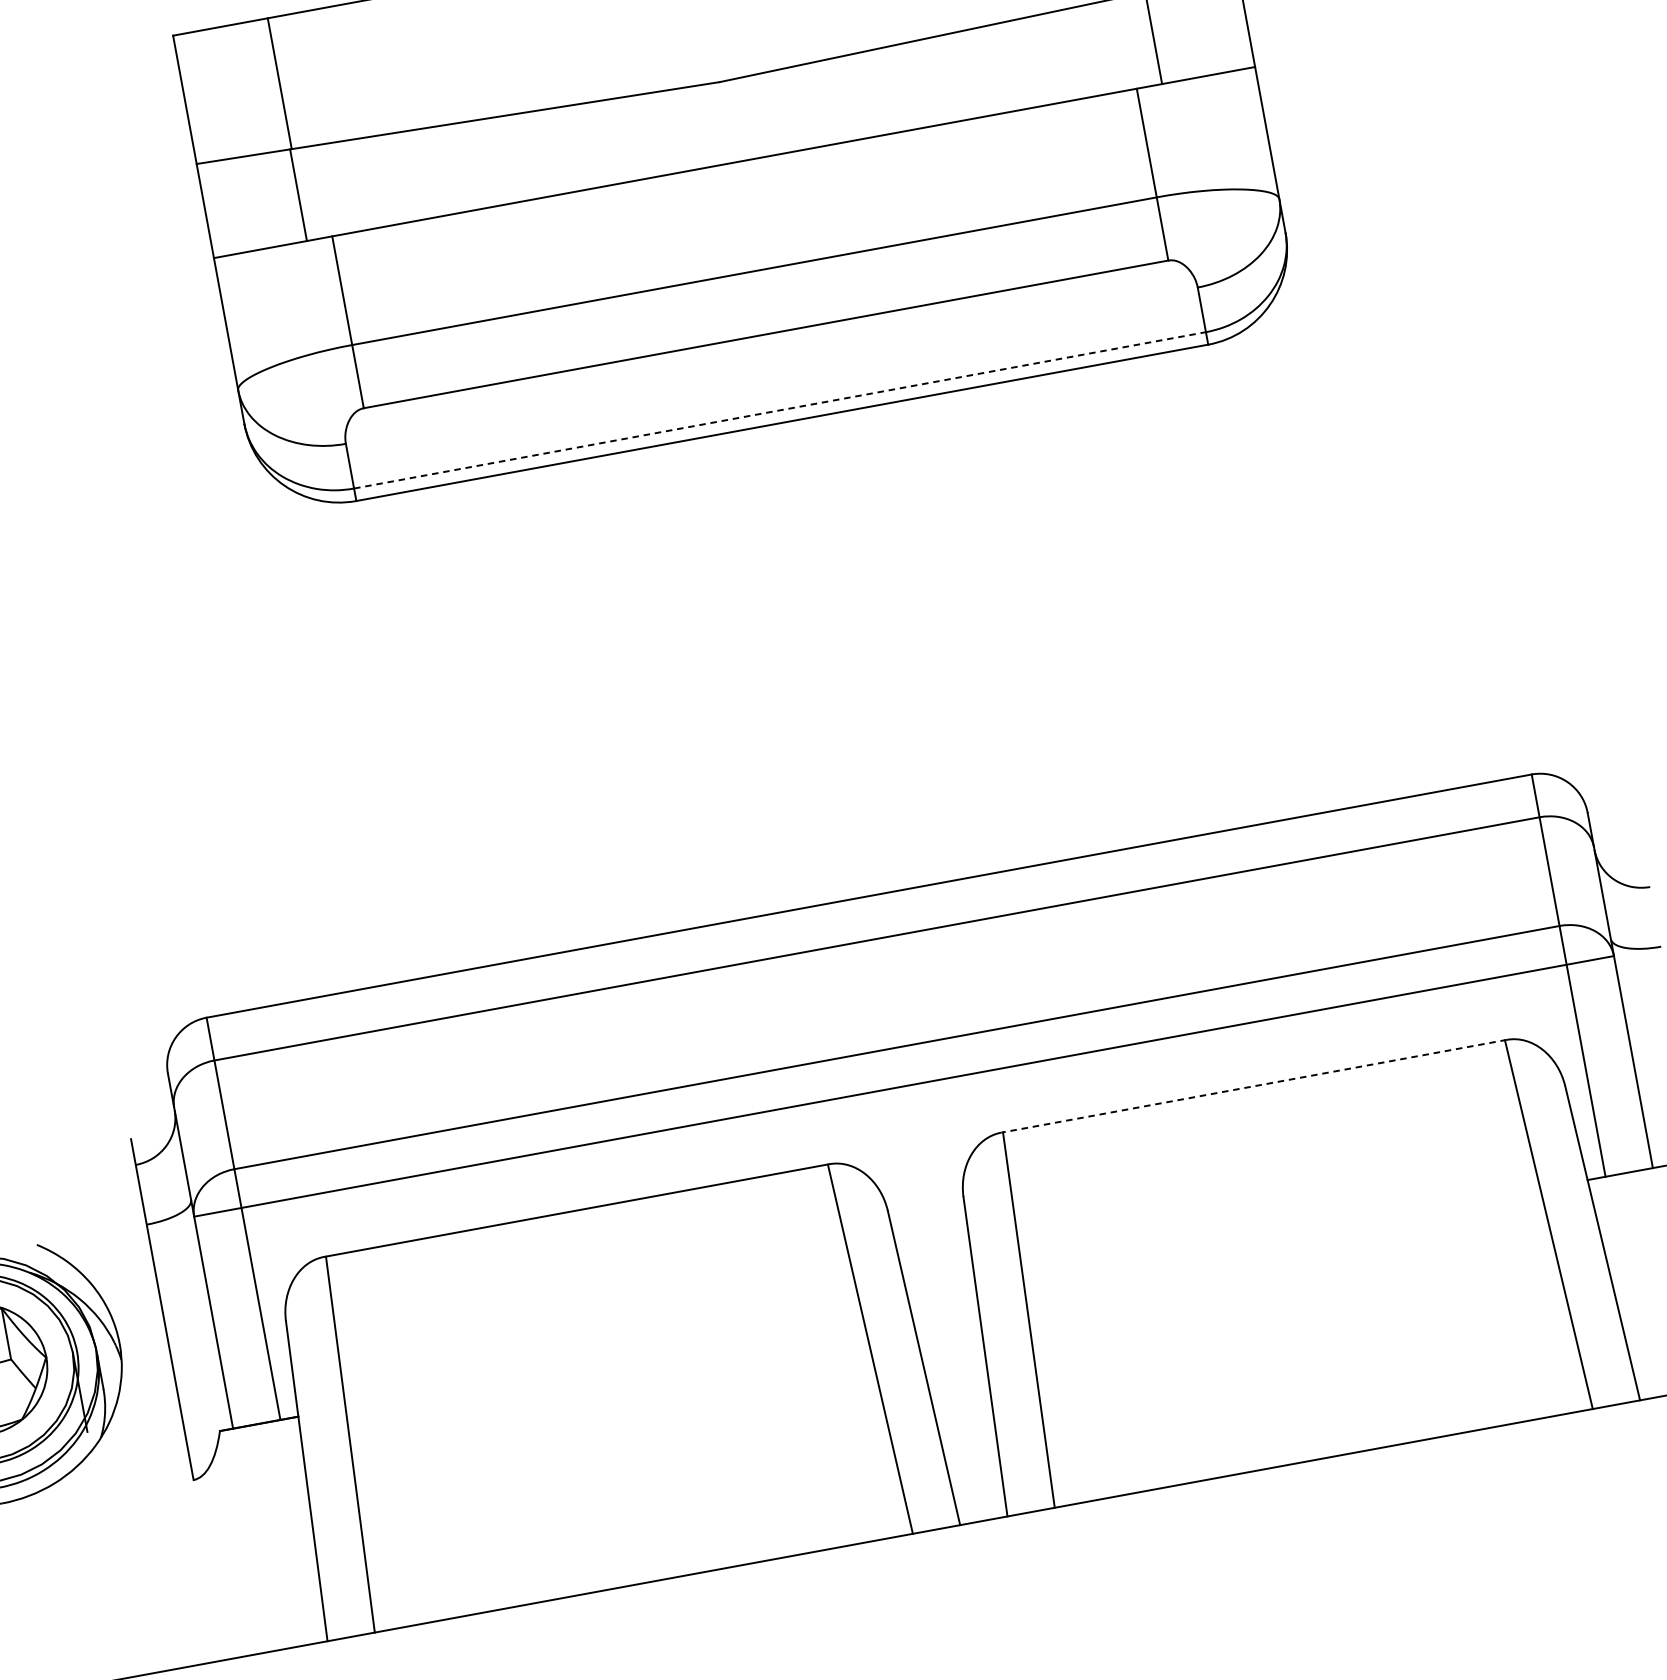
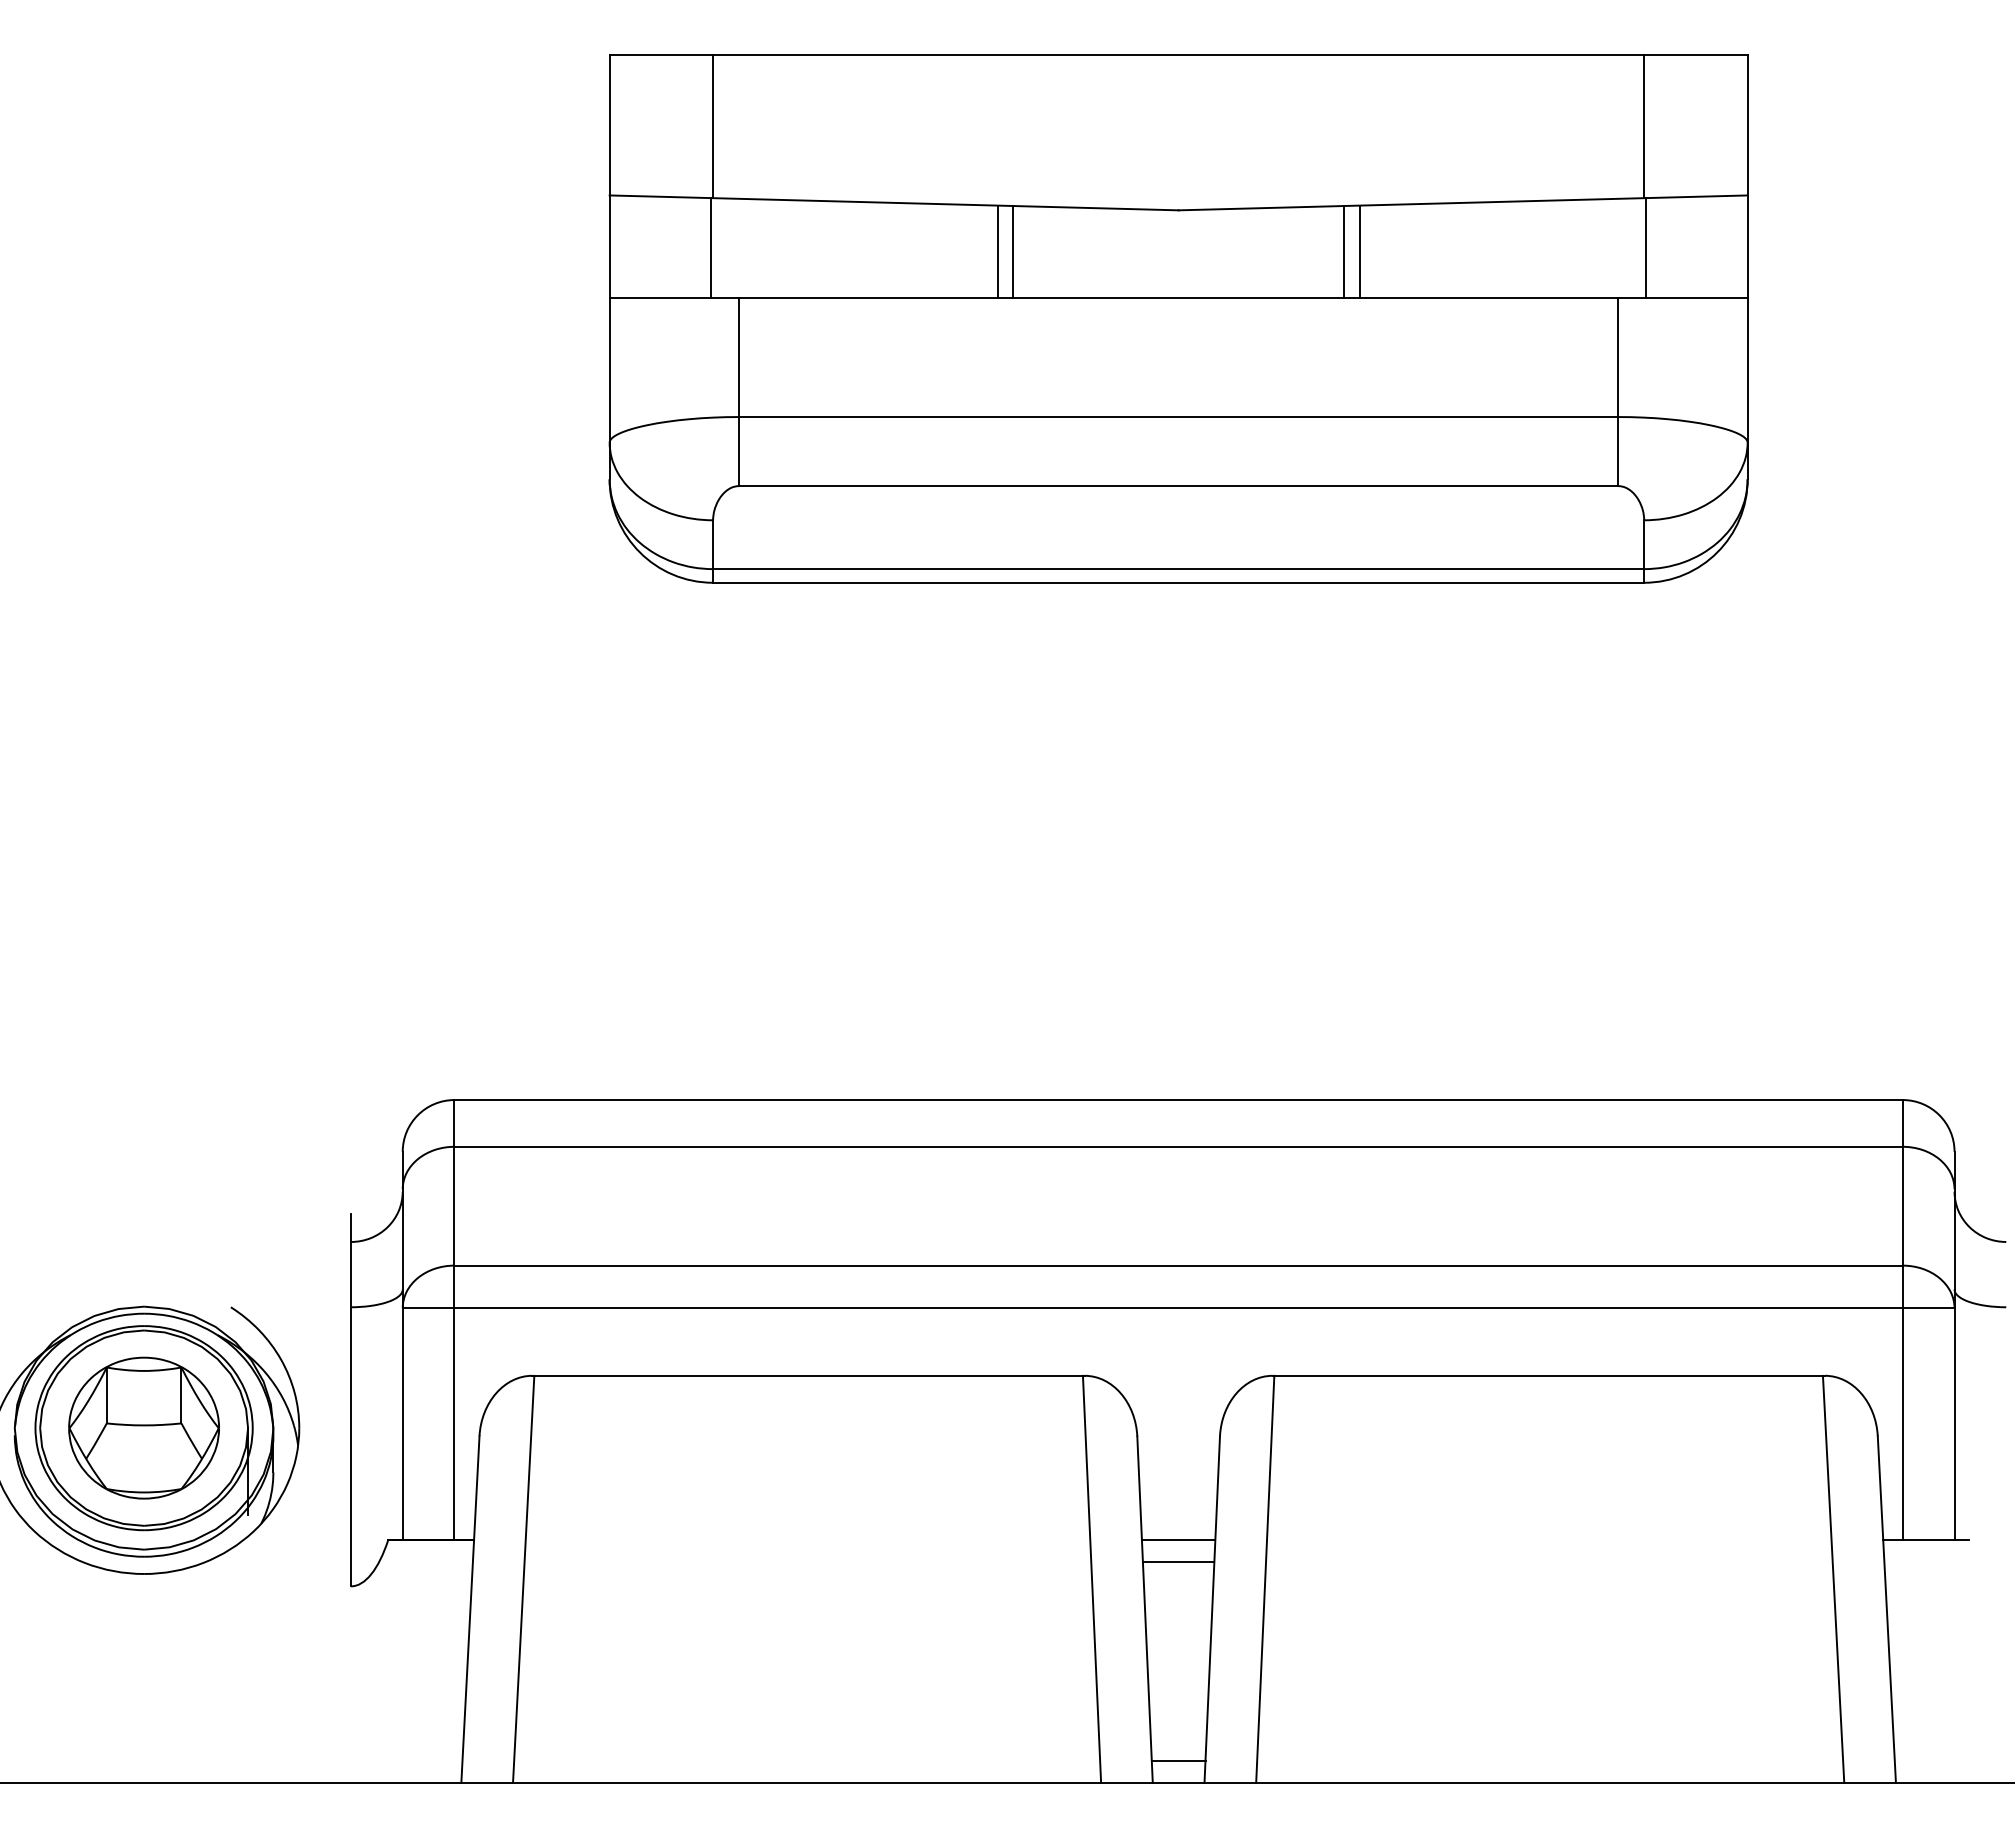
line: (892, 89) -> (1359, 251), added
line: (878, 92) -> (1344, 252), added
line: (575, 148) -> (1013, 252), added
line: (560, 150) -> (997, 251), added
line: (779, 410) -> (1178, 569), dashed -> solid
line: (1253, 1086) -> (1548, 1375), dashed -> solid
line: (942, 1298) -> (1178, 1539), added
line: (946, 1318) -> (1178, 1561), added
line: (979, 1500) -> (1178, 1760), added

